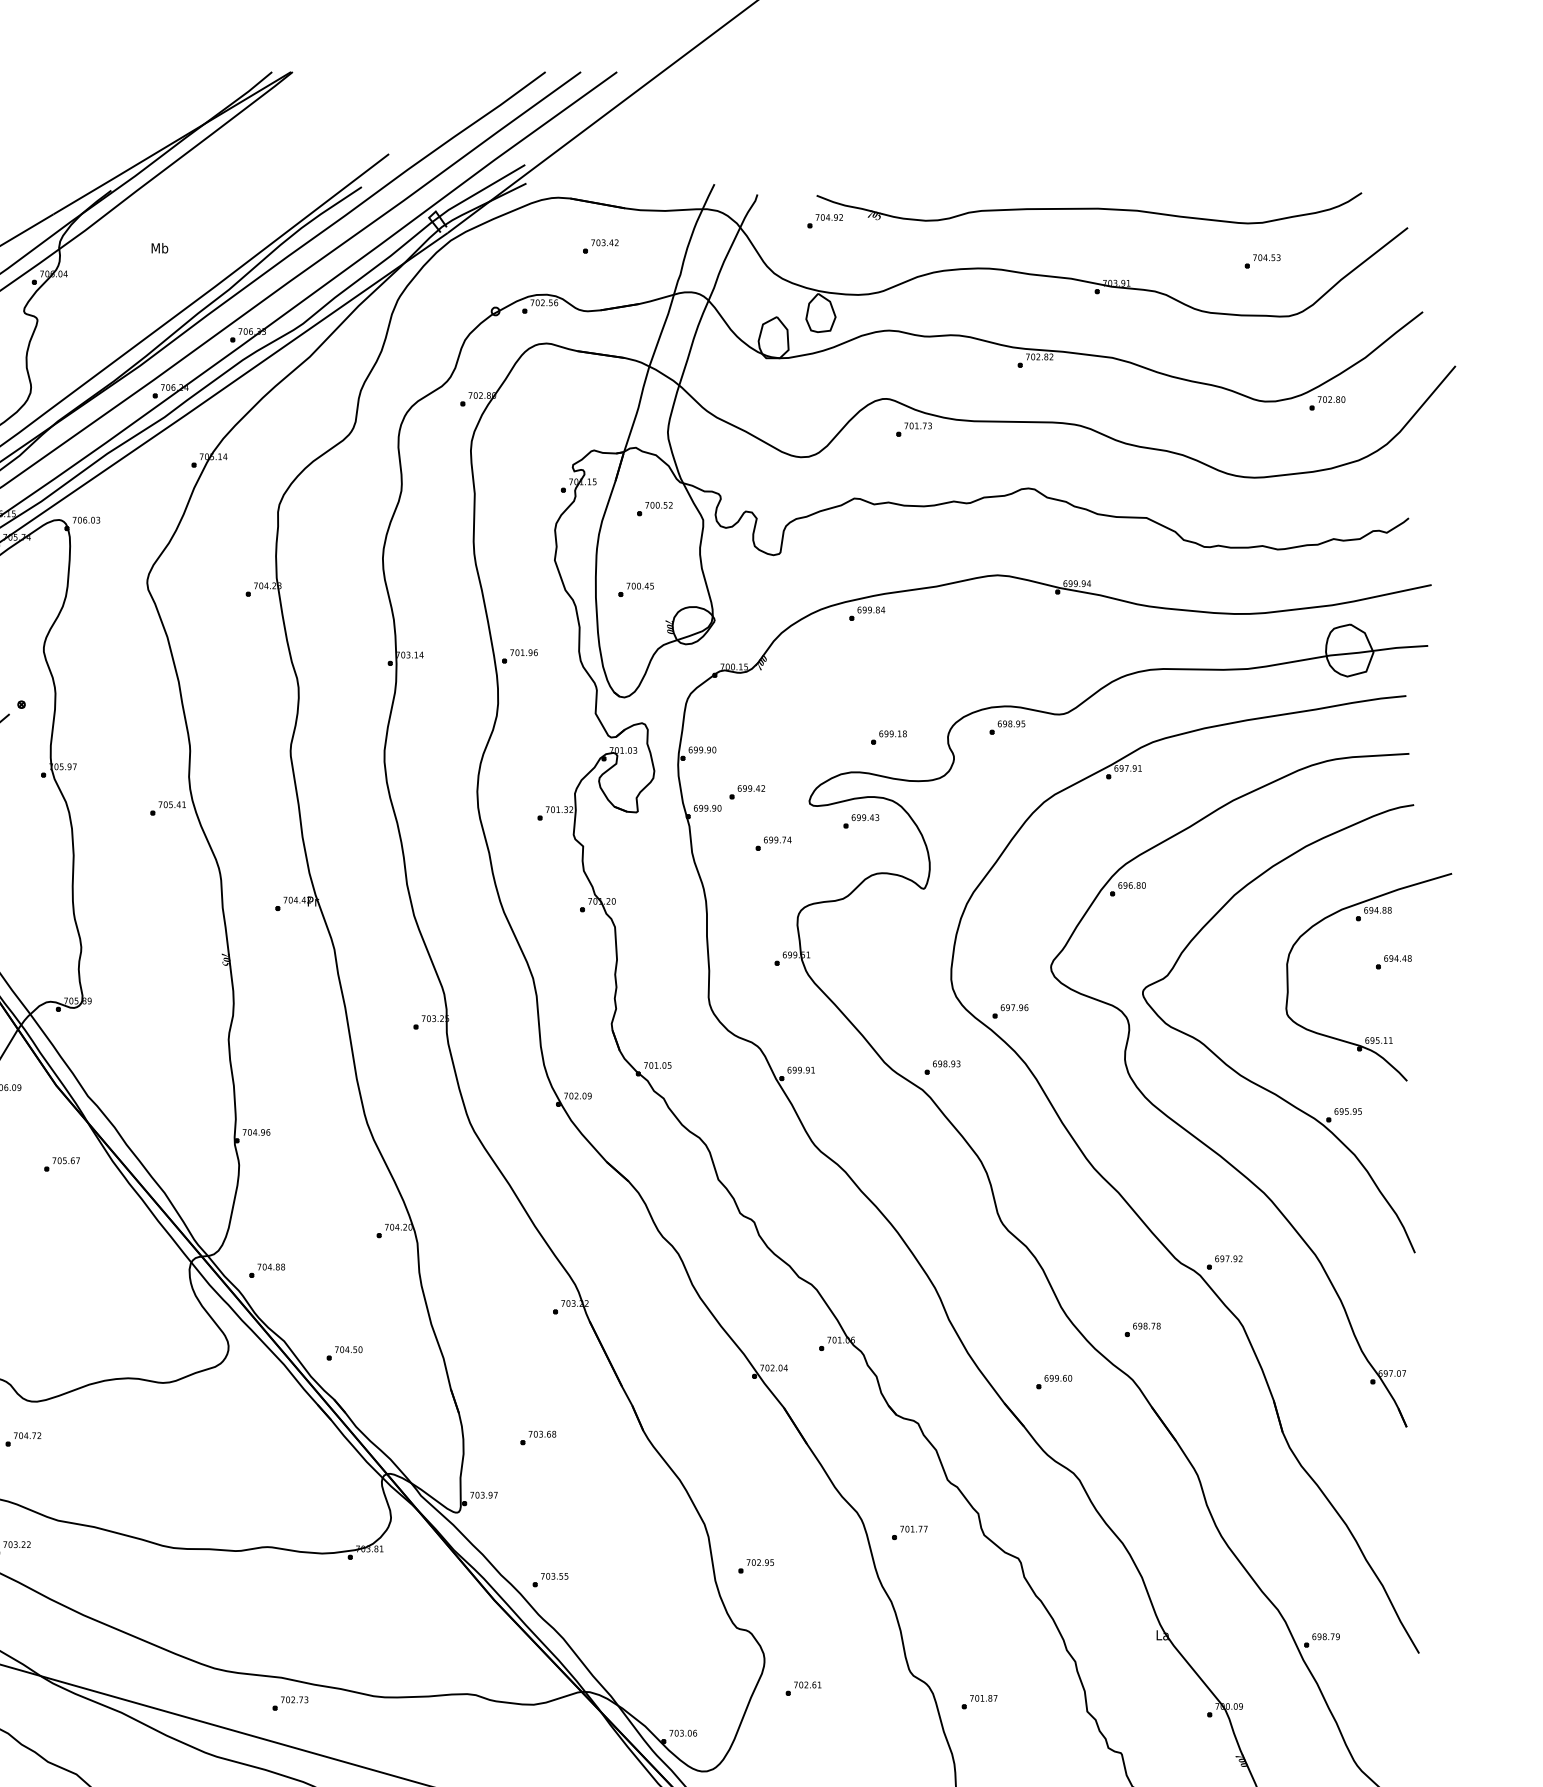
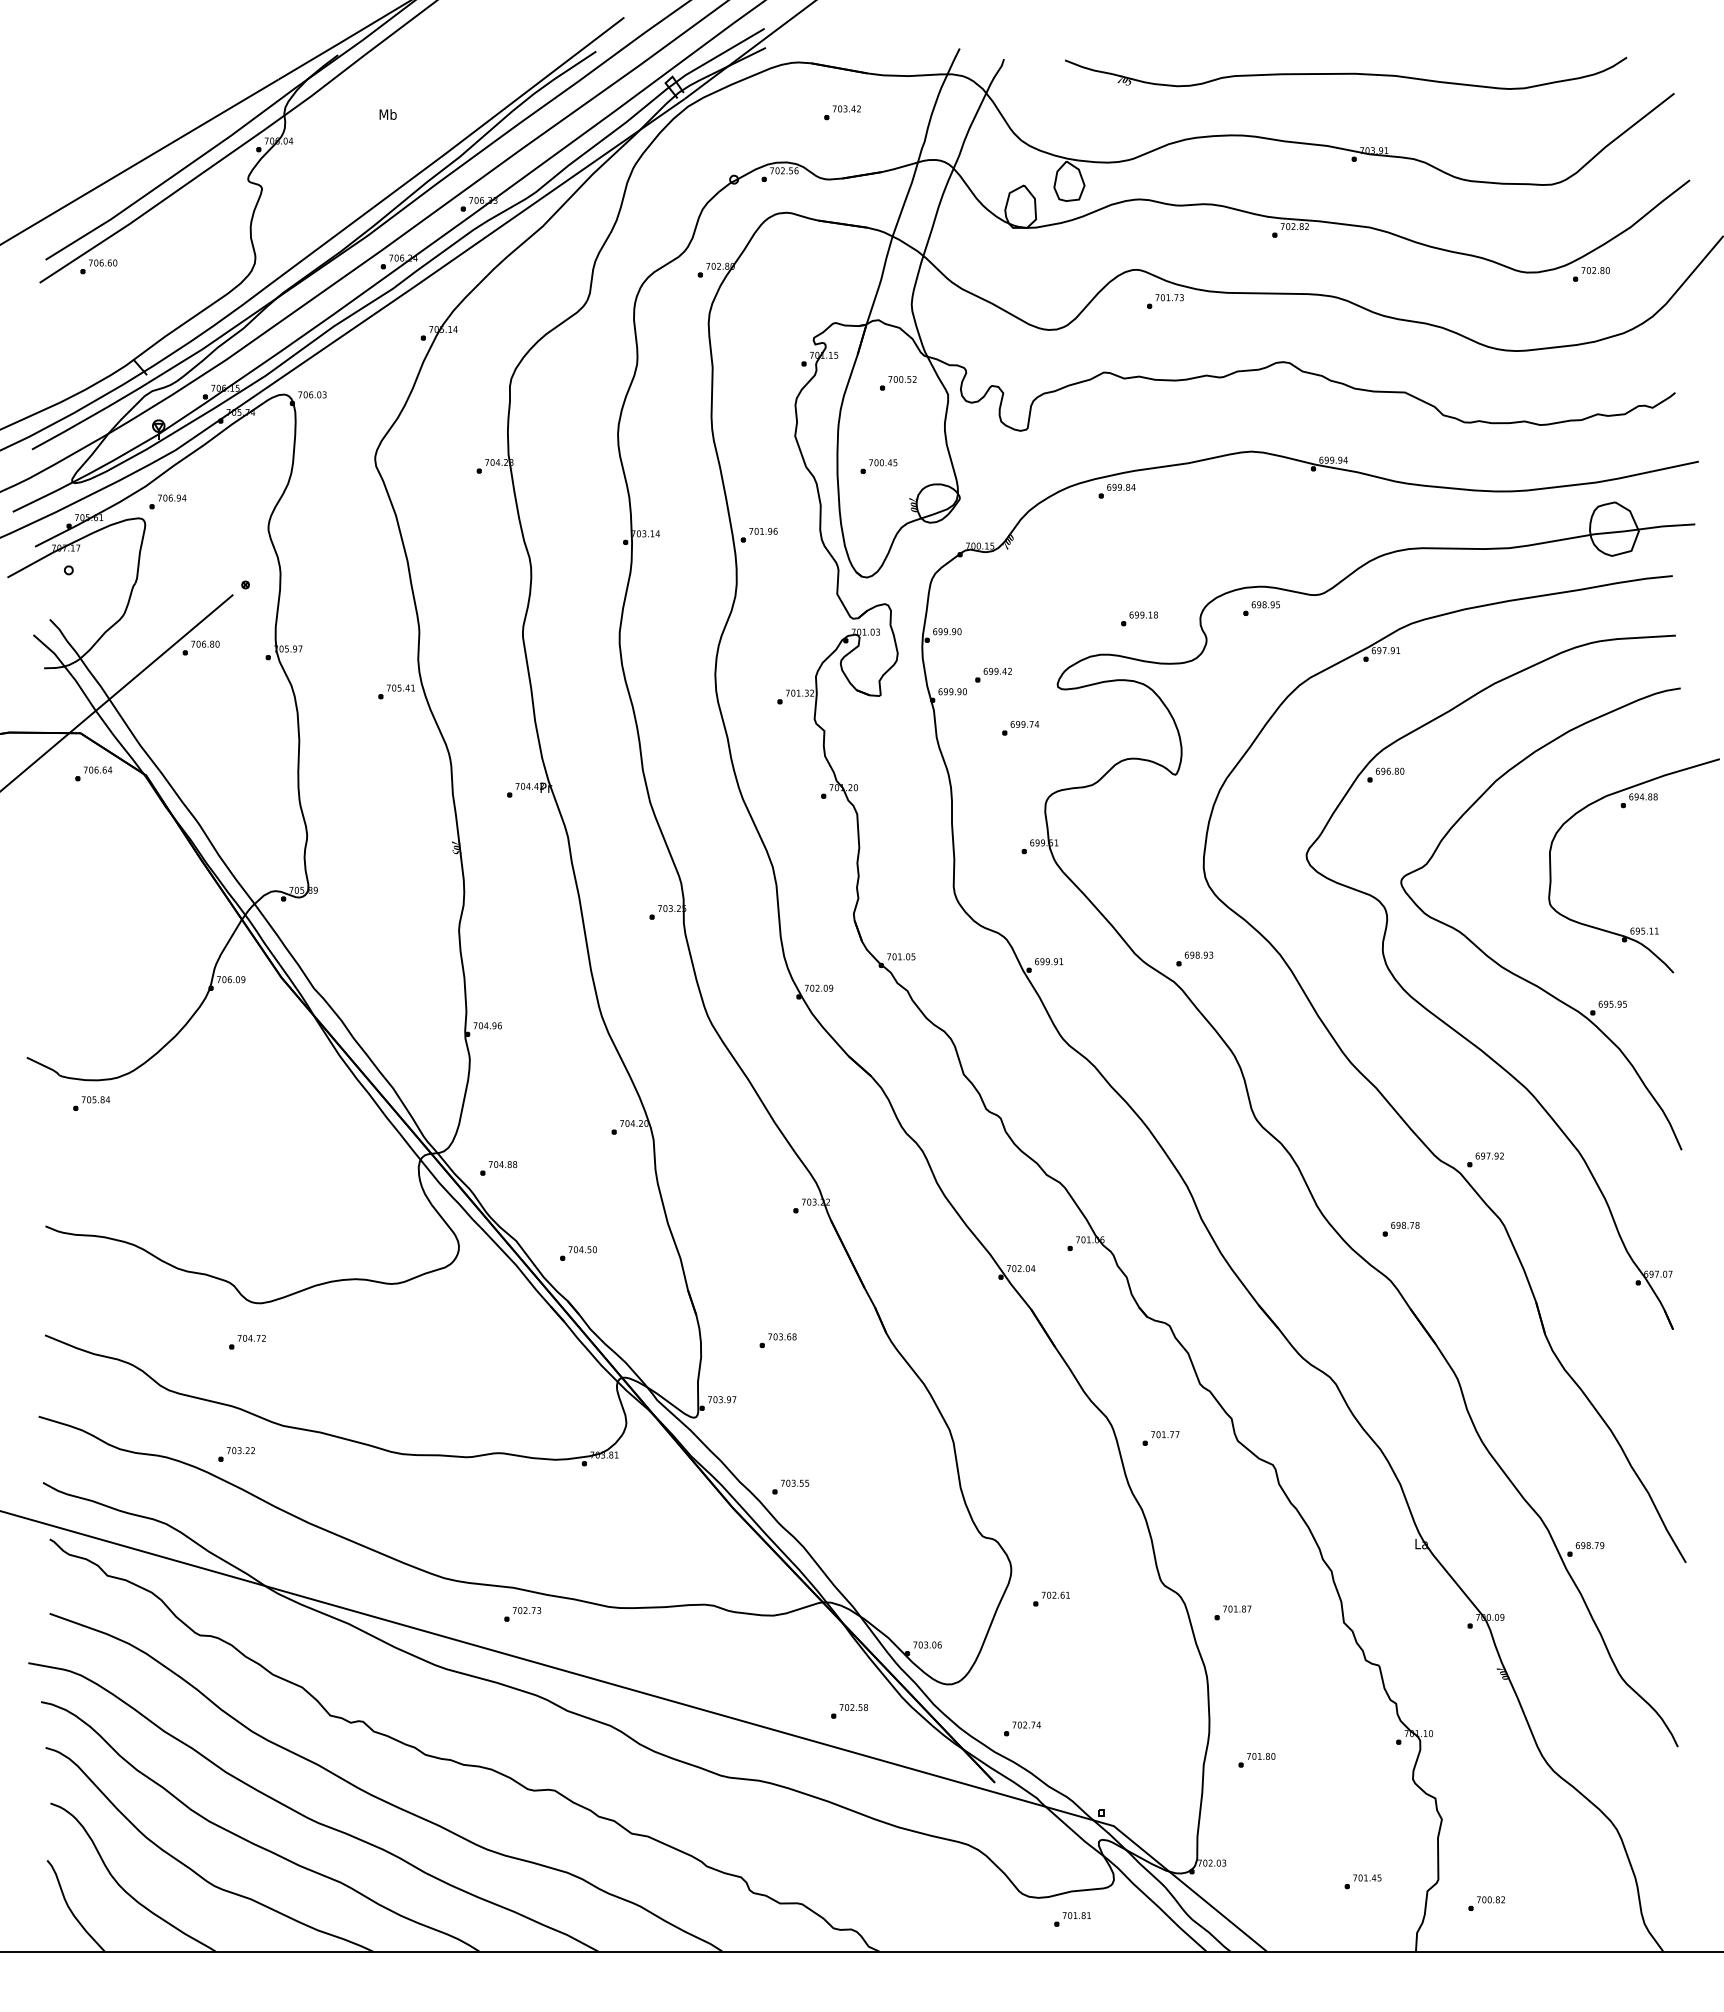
part: (824, 221) -> (1073, 86), removed
part: (1262, 260) -> (1524, 127), removed
part: (860, 820) -> (1110, 704), removed
part: (1393, 962) -> (1659, 850), removed
part: (1010, 1010) -> (1264, 900), removed
part: (62, 1164) -> (287, 1058), removed
part: (1053, 1381) -> (1309, 1282), removed
part: (755, 1565) -> (1002, 1472), removed

